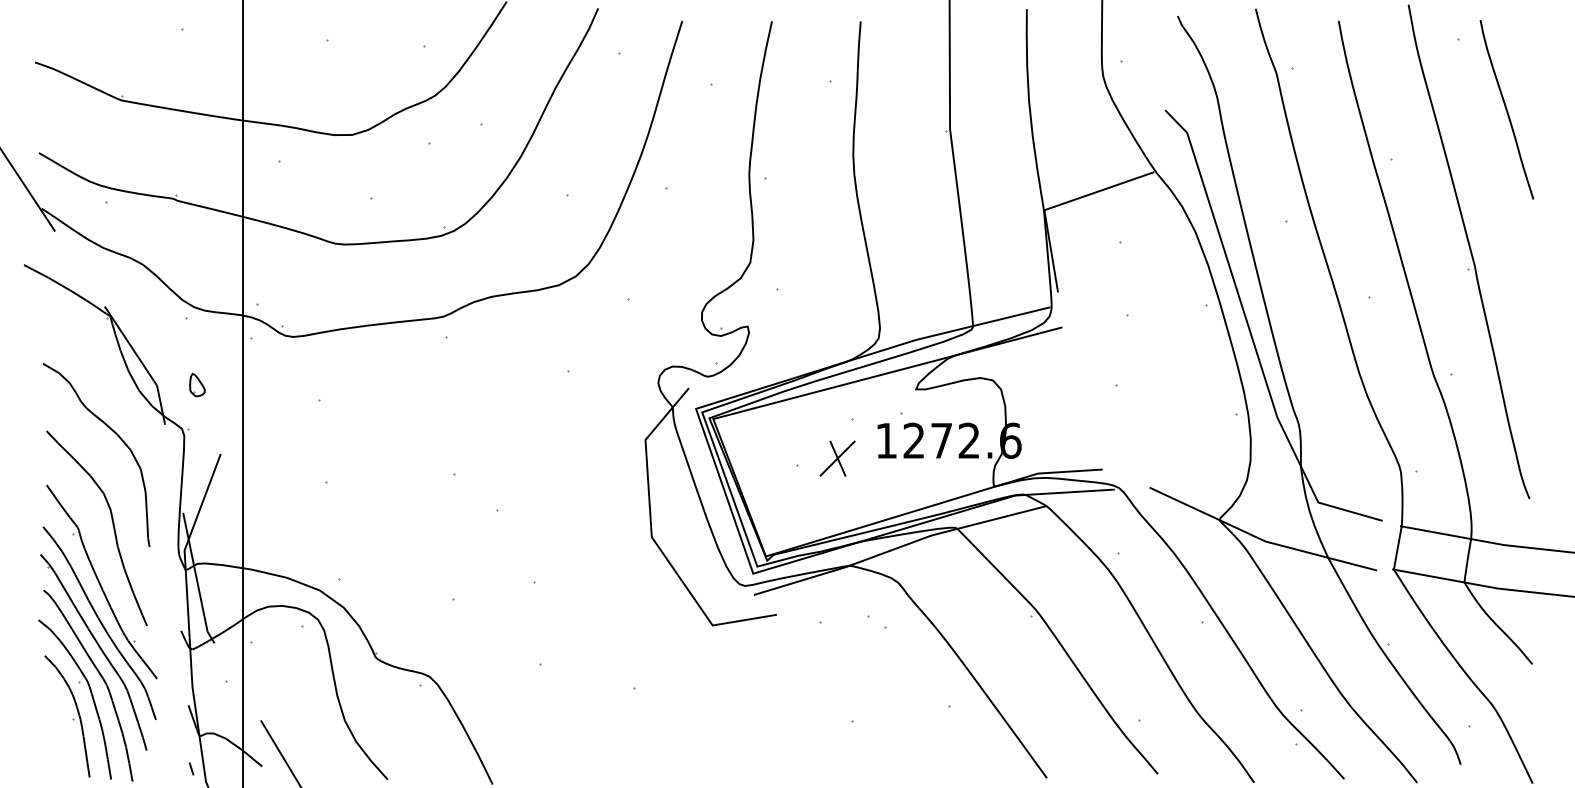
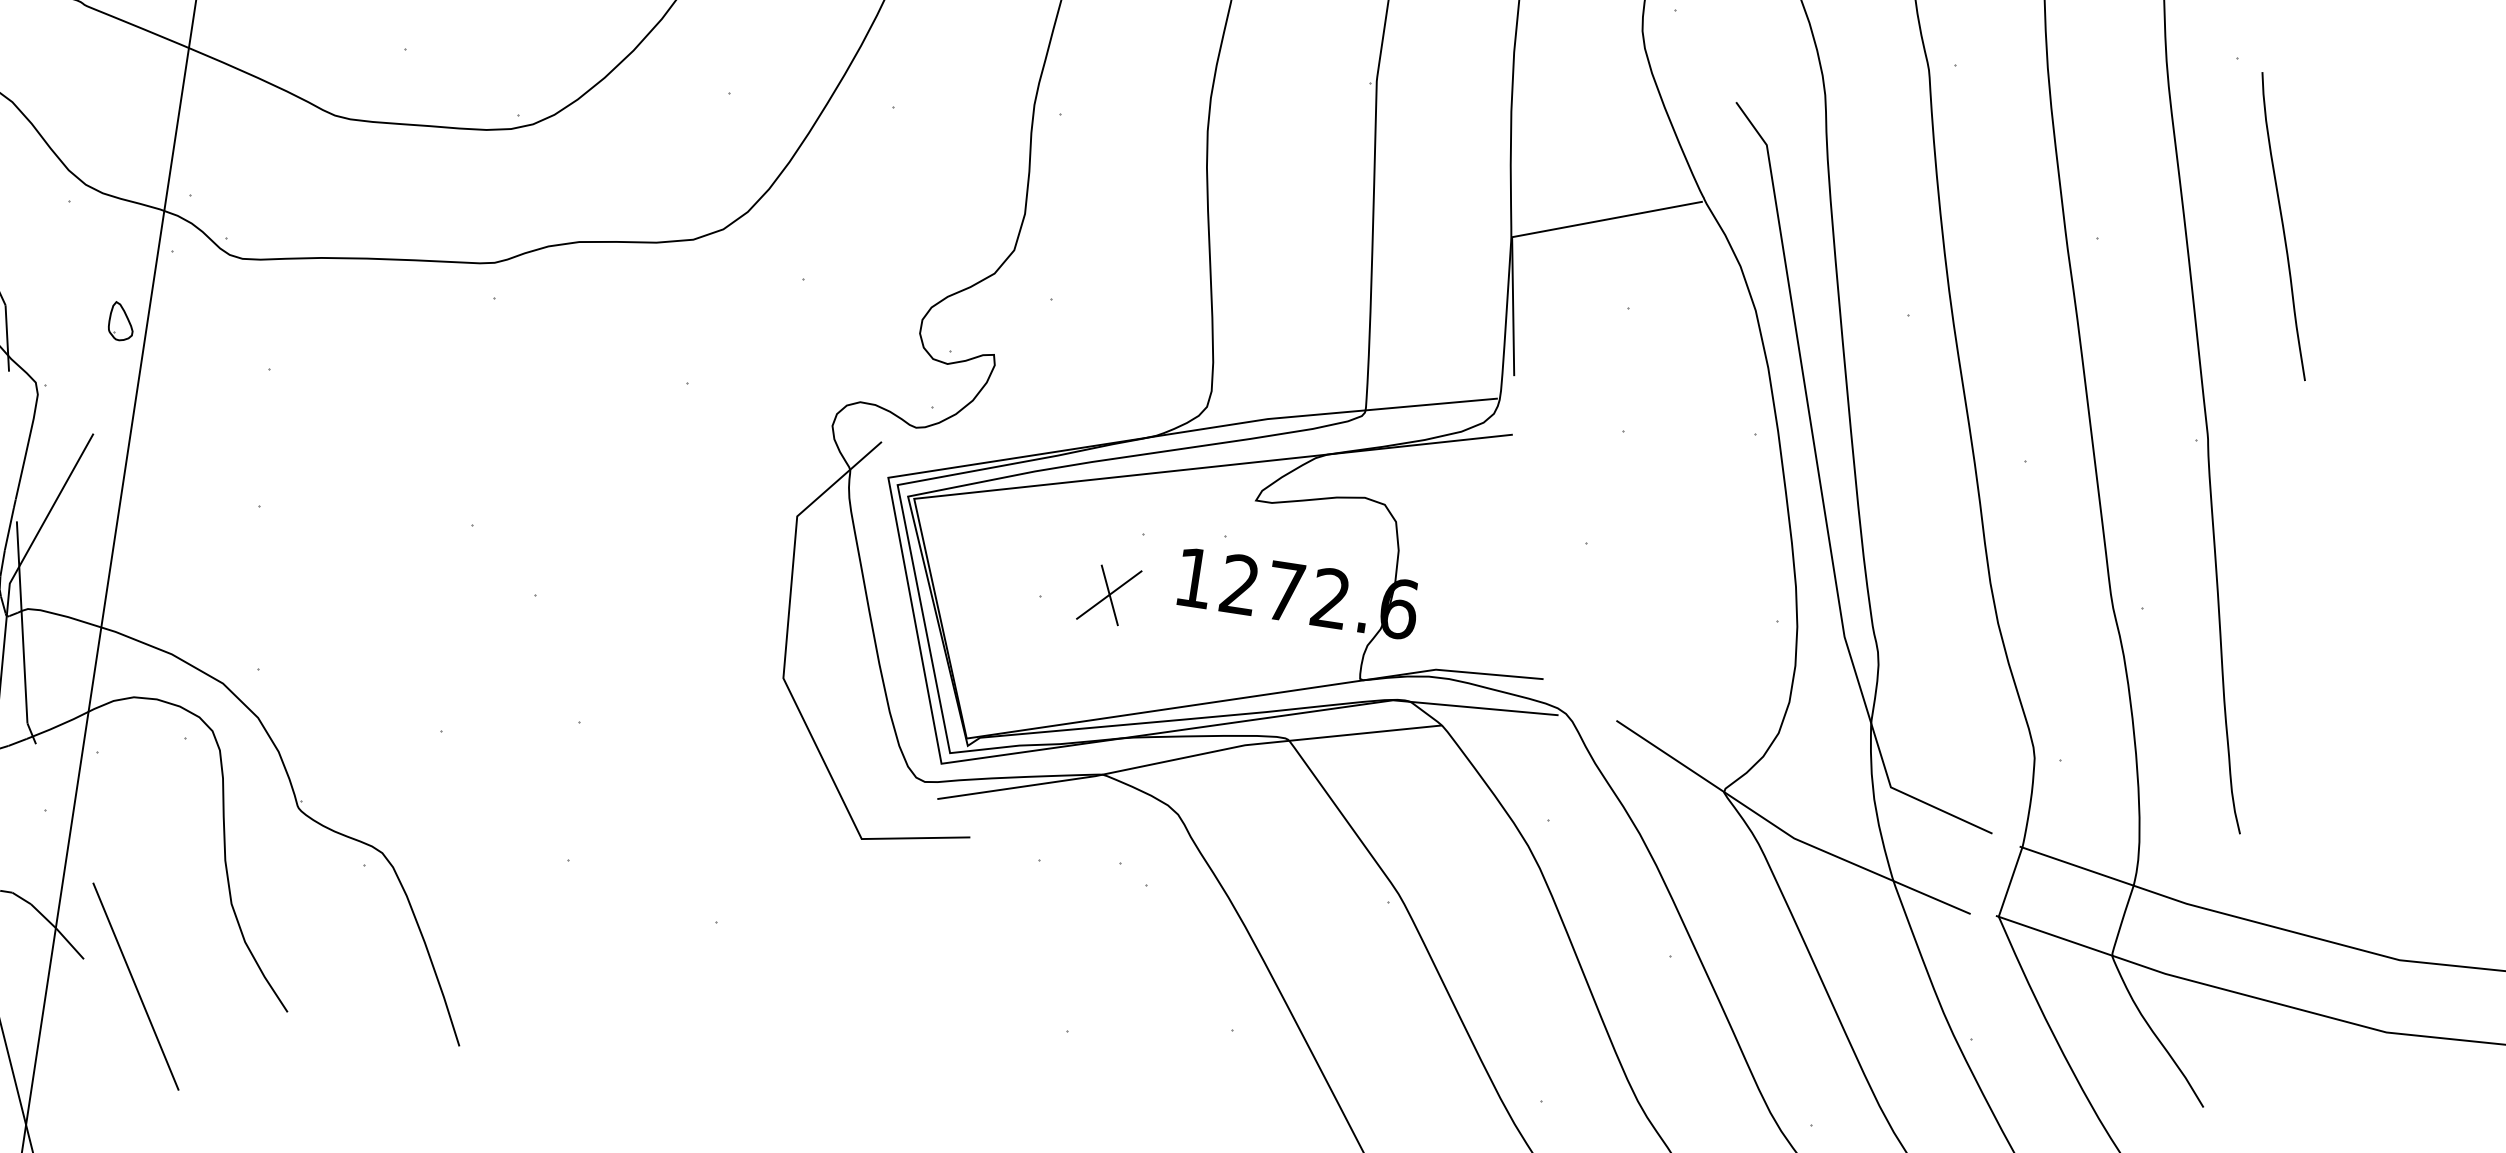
curve: (1506, 109) -> (2282, 225), moved
part: (197, 384) -> (121, 320), moved

